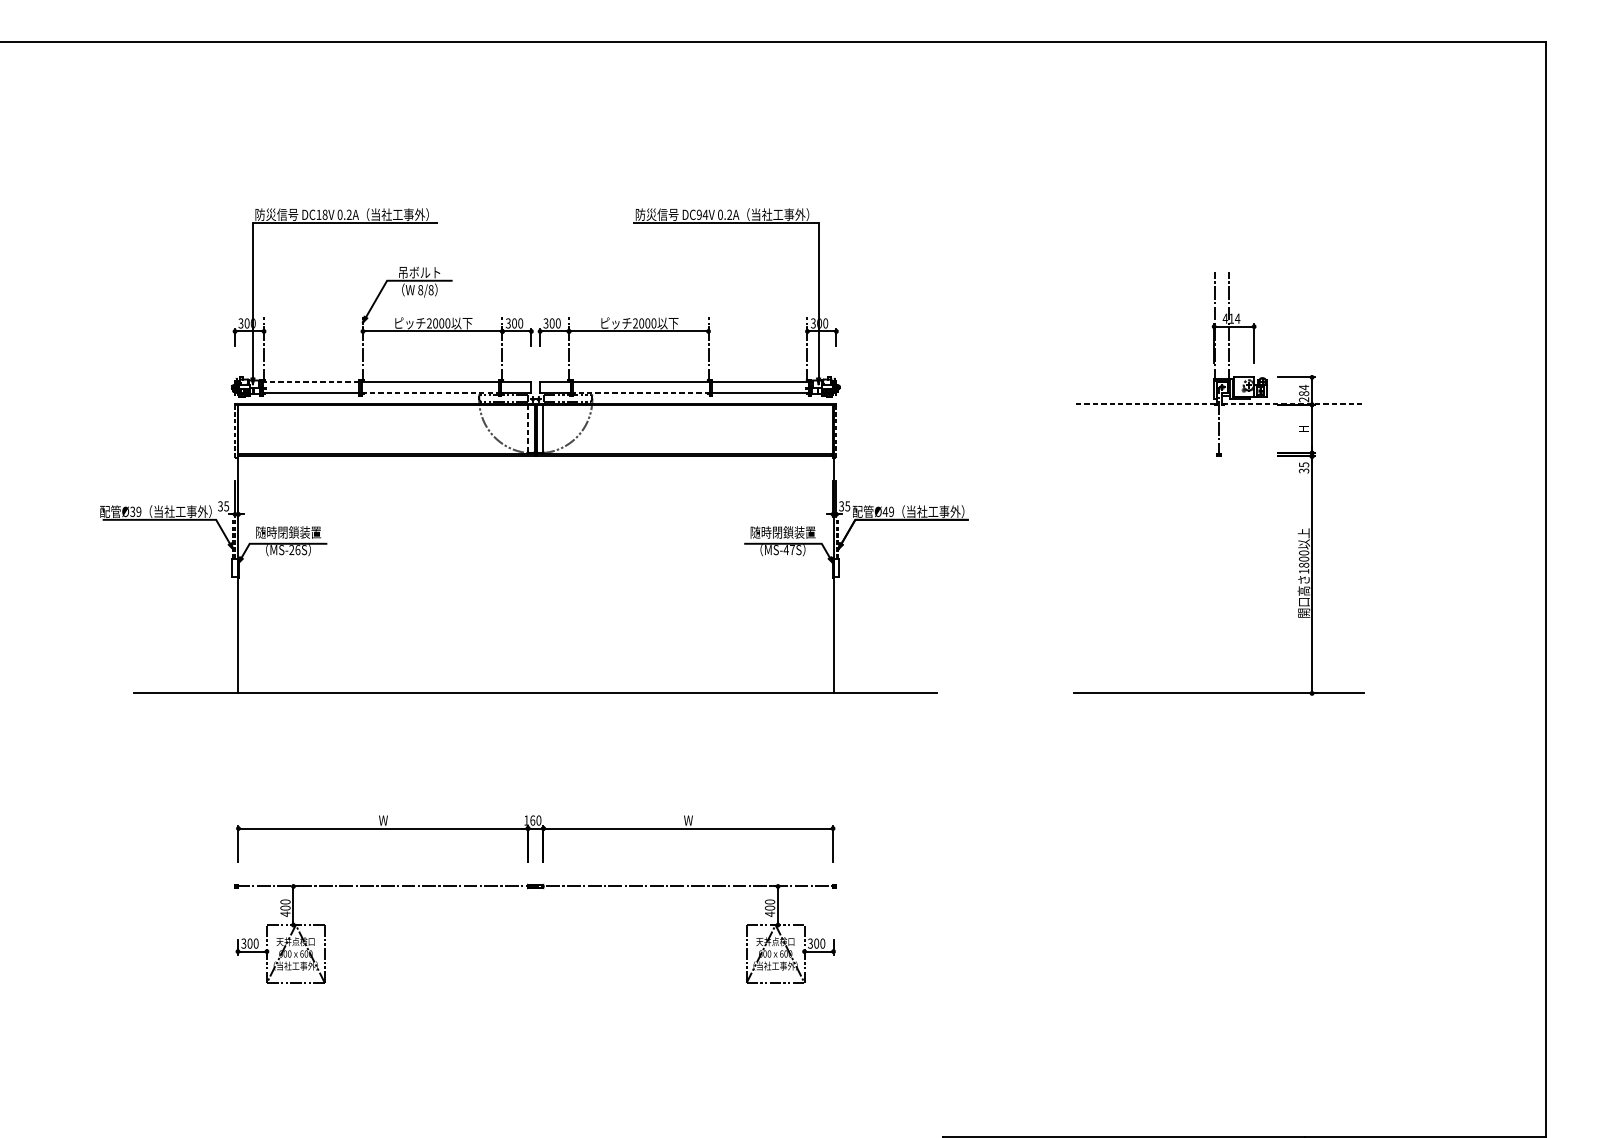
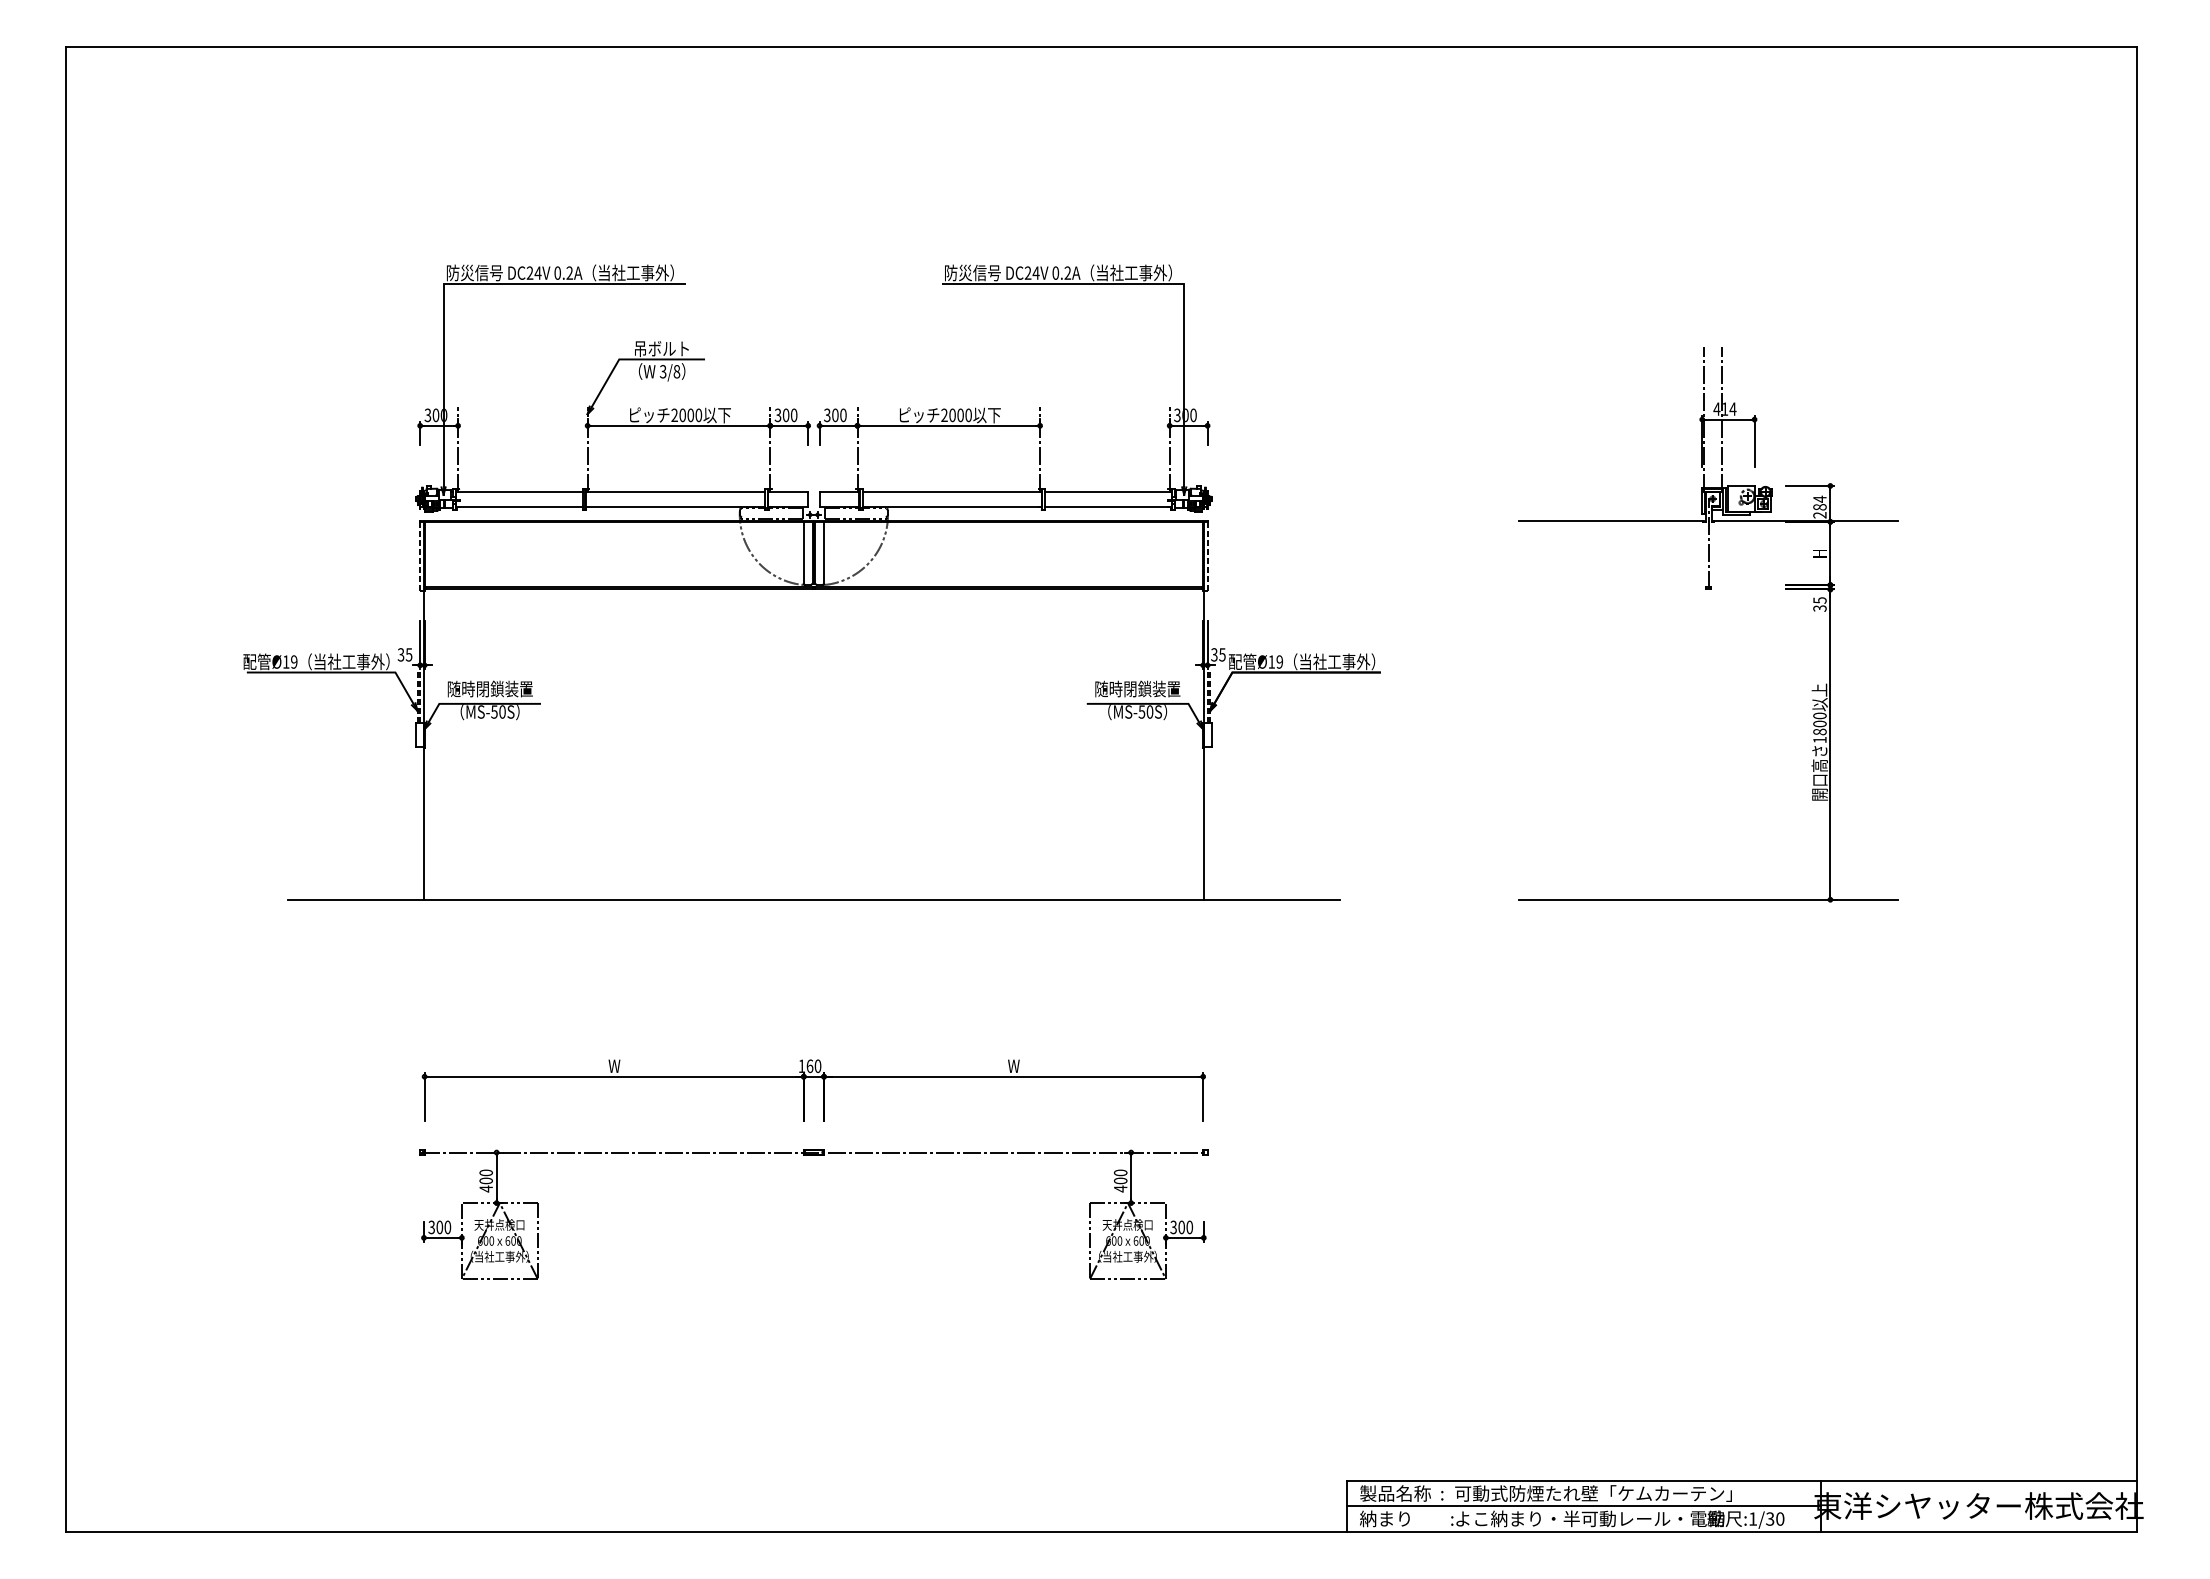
text: (321, 214) -> (533, 272), DC18V -> DC24V
text: (698, 215) -> (1027, 273), DC94V -> DC24V
text: (420, 289) -> (662, 371), 8/8 -> 3/8
line: (310, 381) -> (518, 491), dashed -> solid
line: (430, 393) -> (675, 506), dashed -> solid
line: (641, 393) -> (952, 506), dashed -> solid
line: (1144, 403) -> (1611, 520), dashed -> solid
line: (1293, 403) -> (1805, 520), dashed -> solid
line: (527, 428) -> (803, 552), dashed -> solid
text: (132, 511) -> (286, 661), Ø39 -> Ø19
text: (885, 511) -> (1271, 661), Ø49 -> Ø19
text: (294, 549) -> (498, 711), MS-26S -> MS-50S
text: (789, 549) -> (1145, 711), MS-47S -> MS-50S

